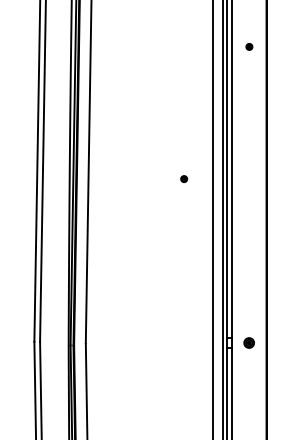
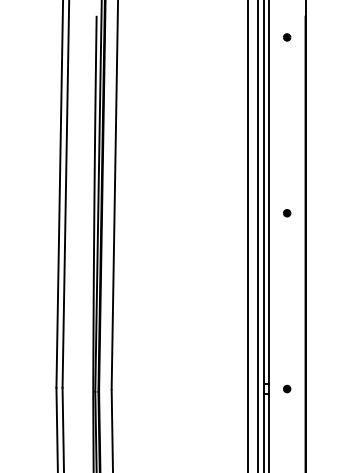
part: (249, 47) -> (287, 37), moved
part: (184, 179) -> (287, 213), moved
part: (249, 342) -> (287, 388), size x0.62

